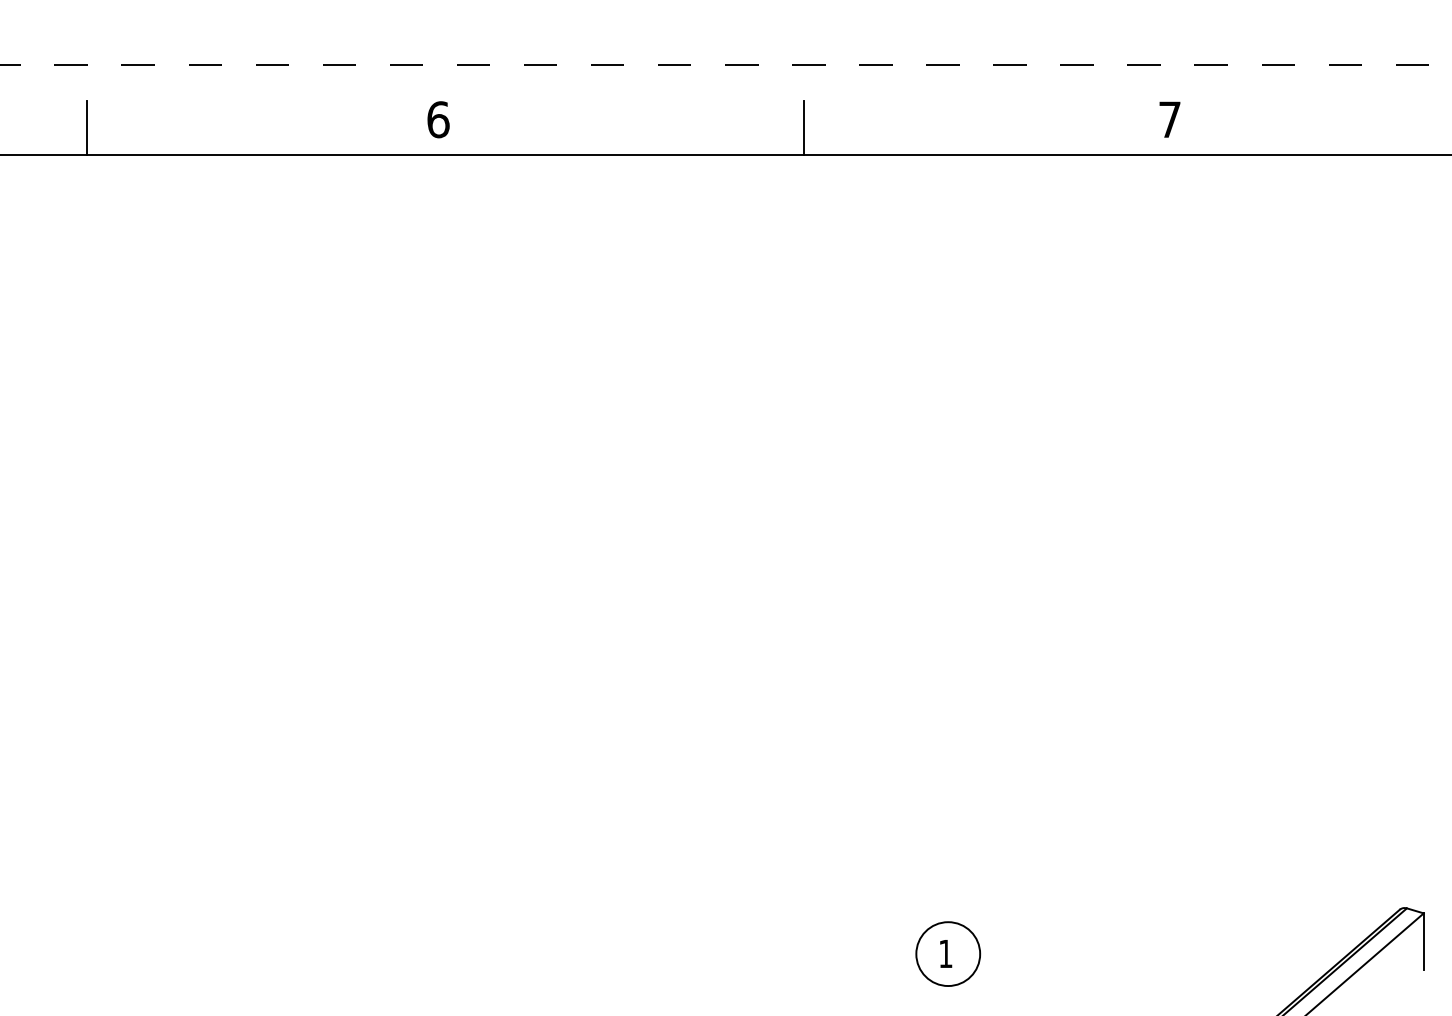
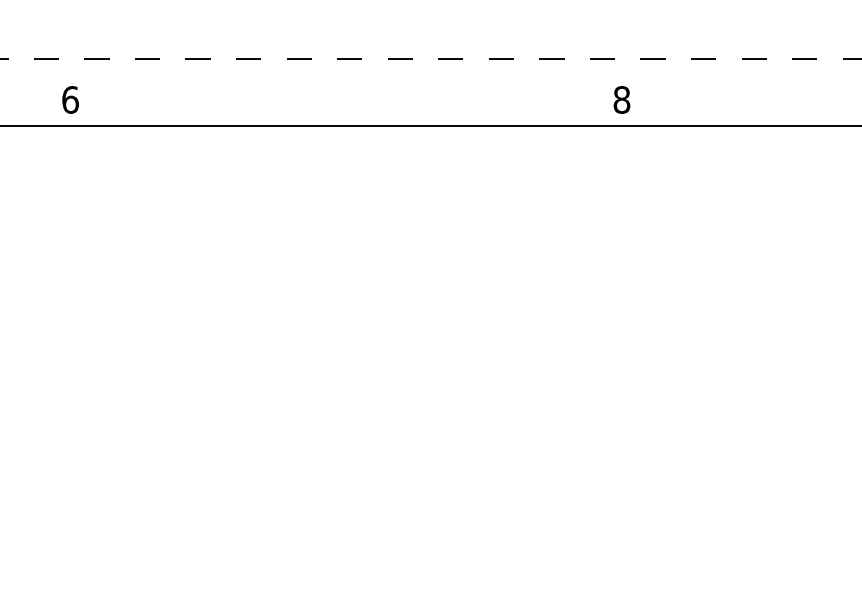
text: (1170, 119) -> (622, 99), 7 -> 8
line: (804, 127) -> (346, 105), removed

